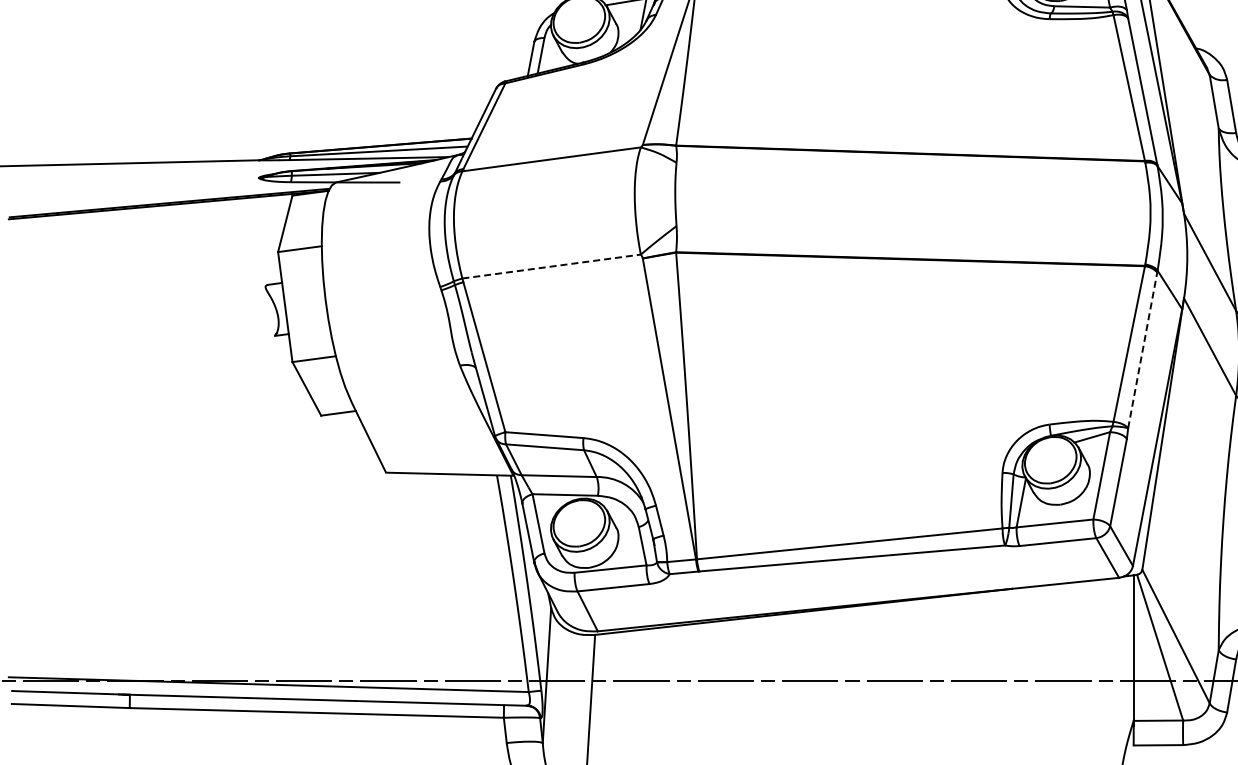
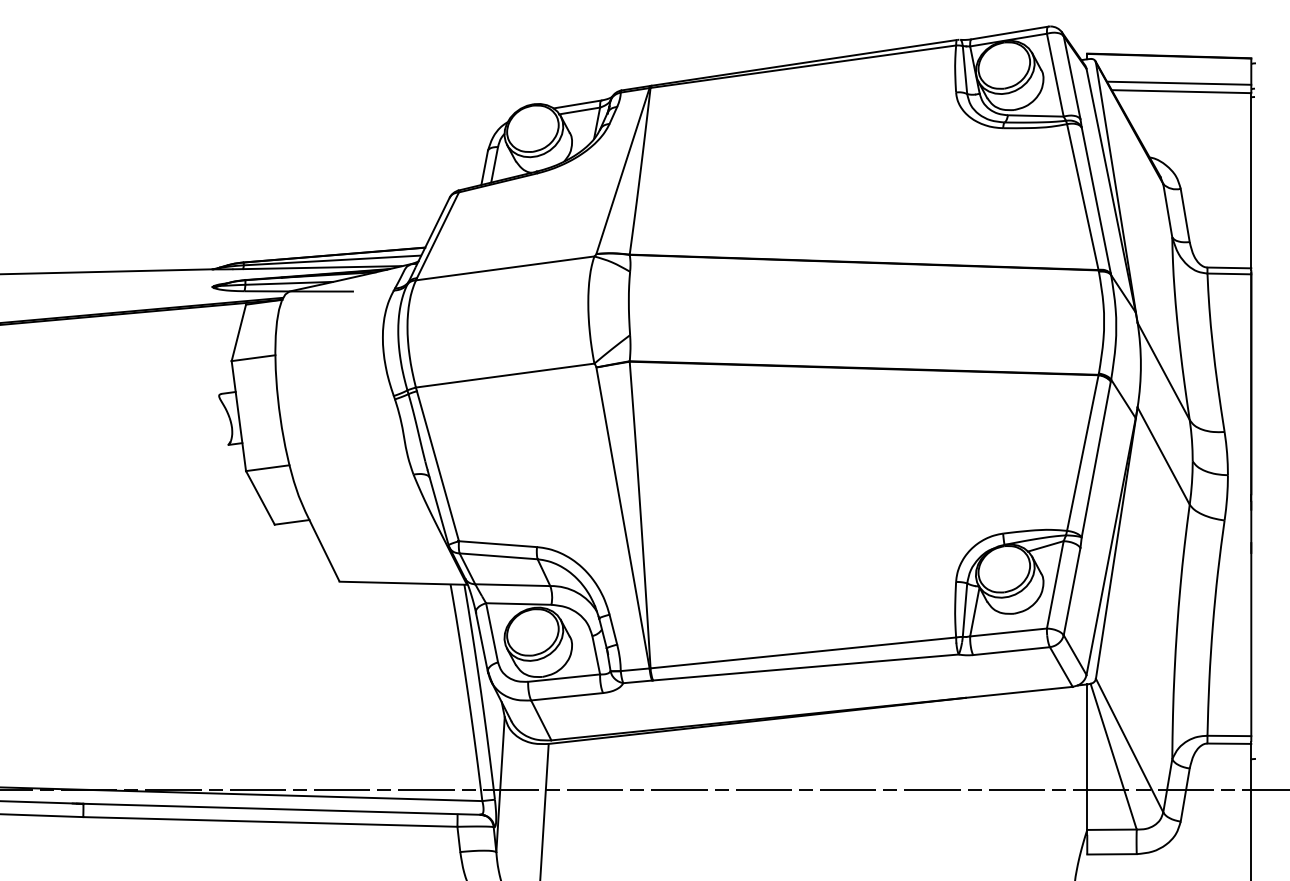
line: (551, 266) -> (505, 375), dashed -> solid
line: (1142, 349) -> (1096, 458), dashed -> solid

